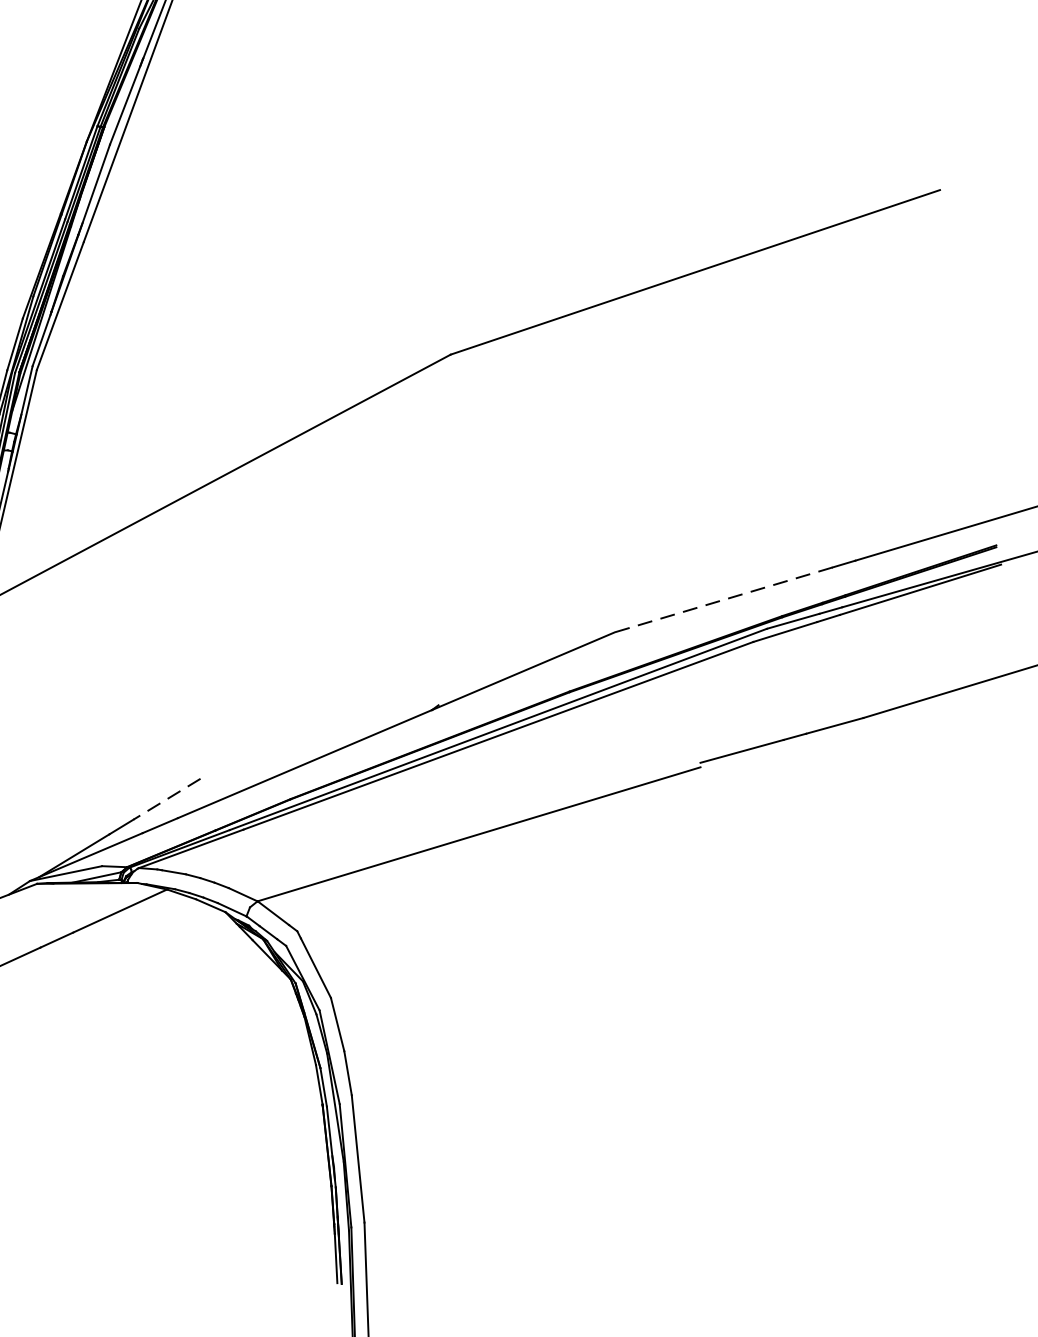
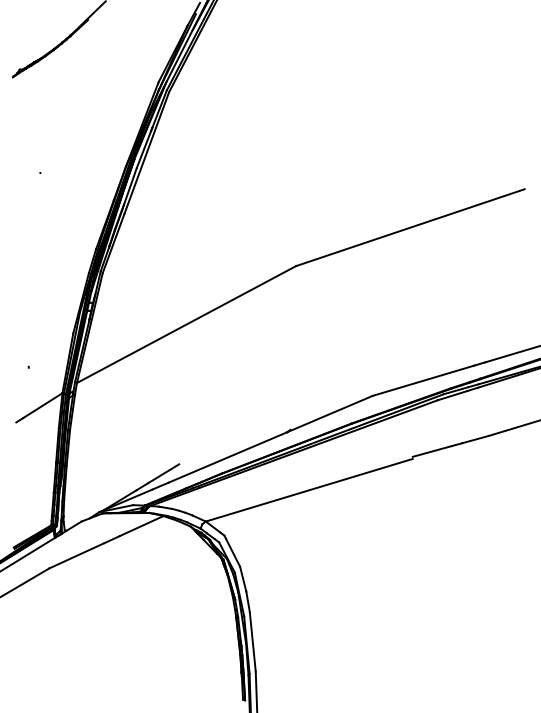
line: (723, 599) -> (423, 380), dashed -> solid
line: (167, 800) -> (163, 474), dashed -> solid

